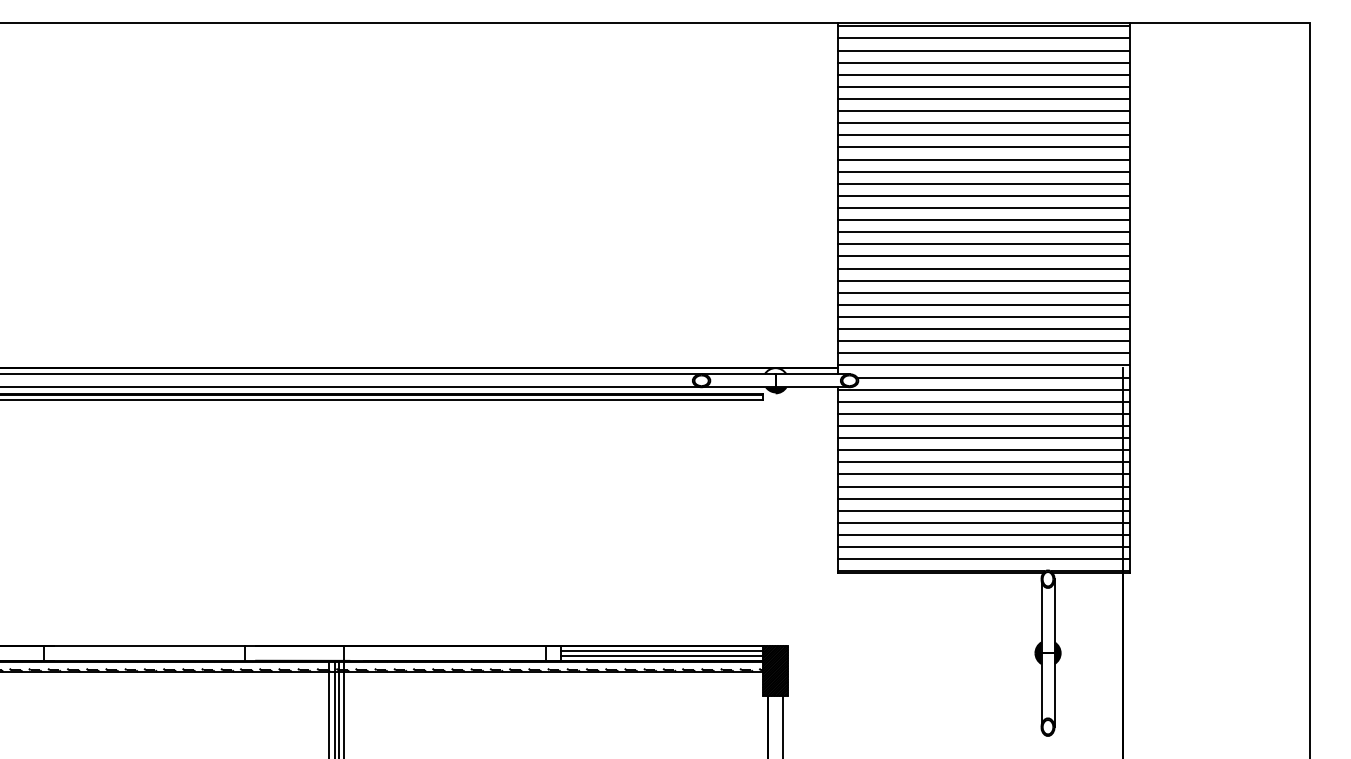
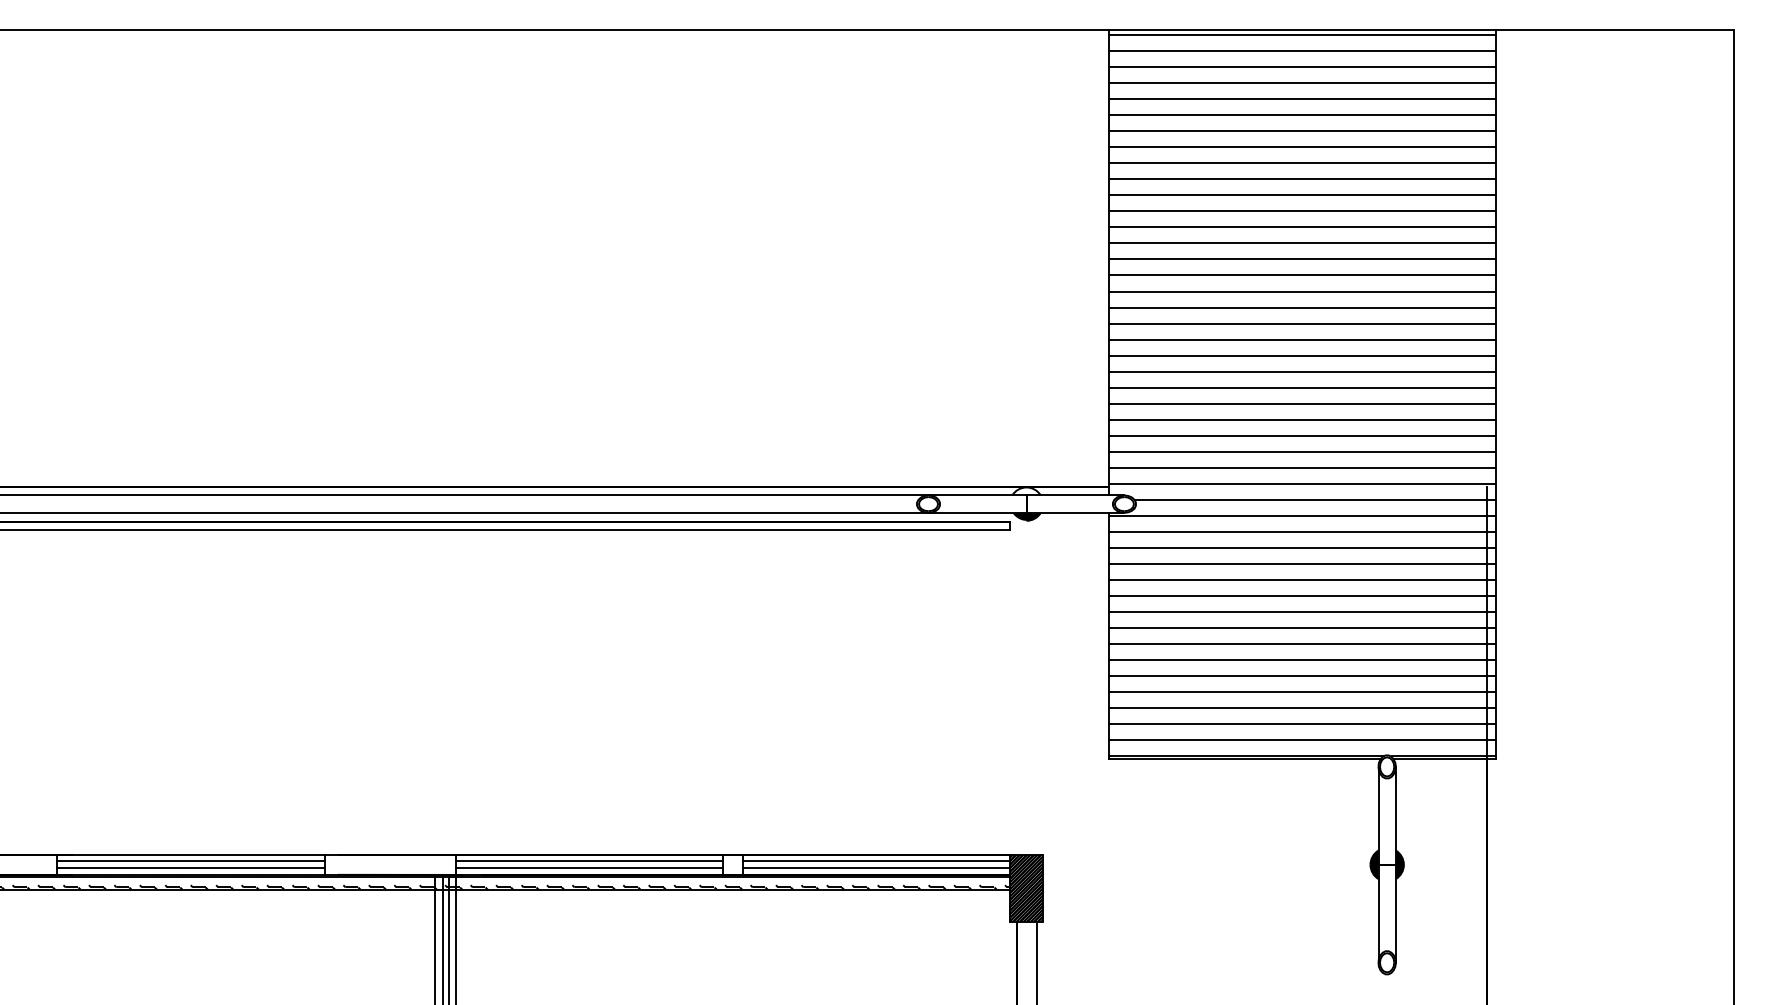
line: (144, 650) -> (190, 861), added
line: (444, 650) -> (588, 861), added
line: (144, 655) -> (190, 868), added
line: (444, 655) -> (588, 868), added

